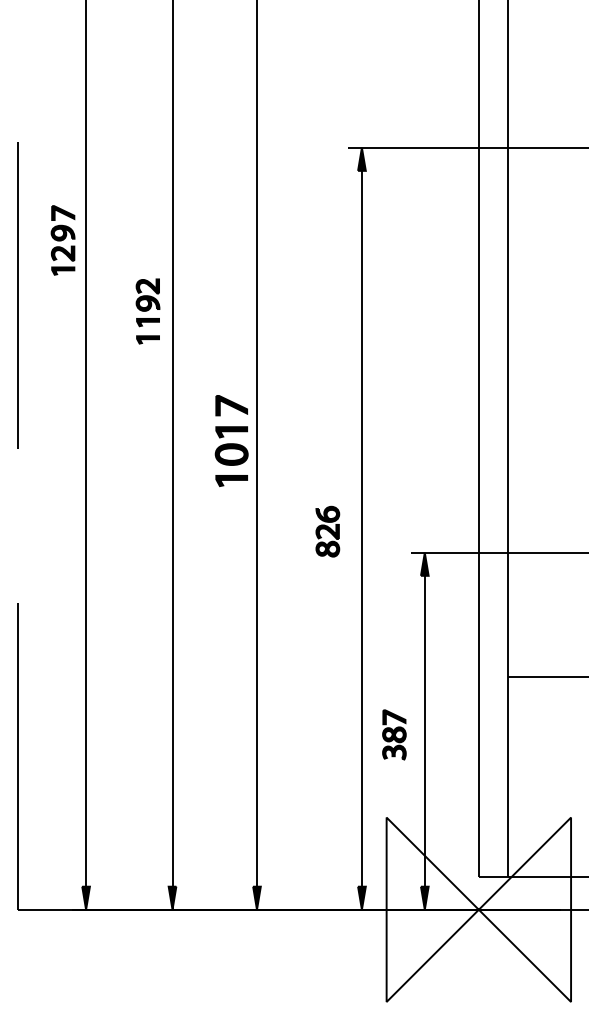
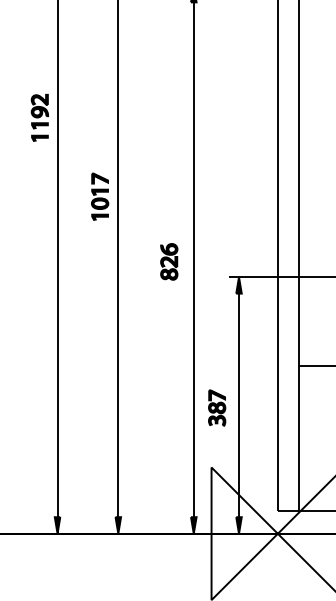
part: (147, 311) -> (39, 117), moved
part: (231, 441) -> (99, 197), size x0.71

